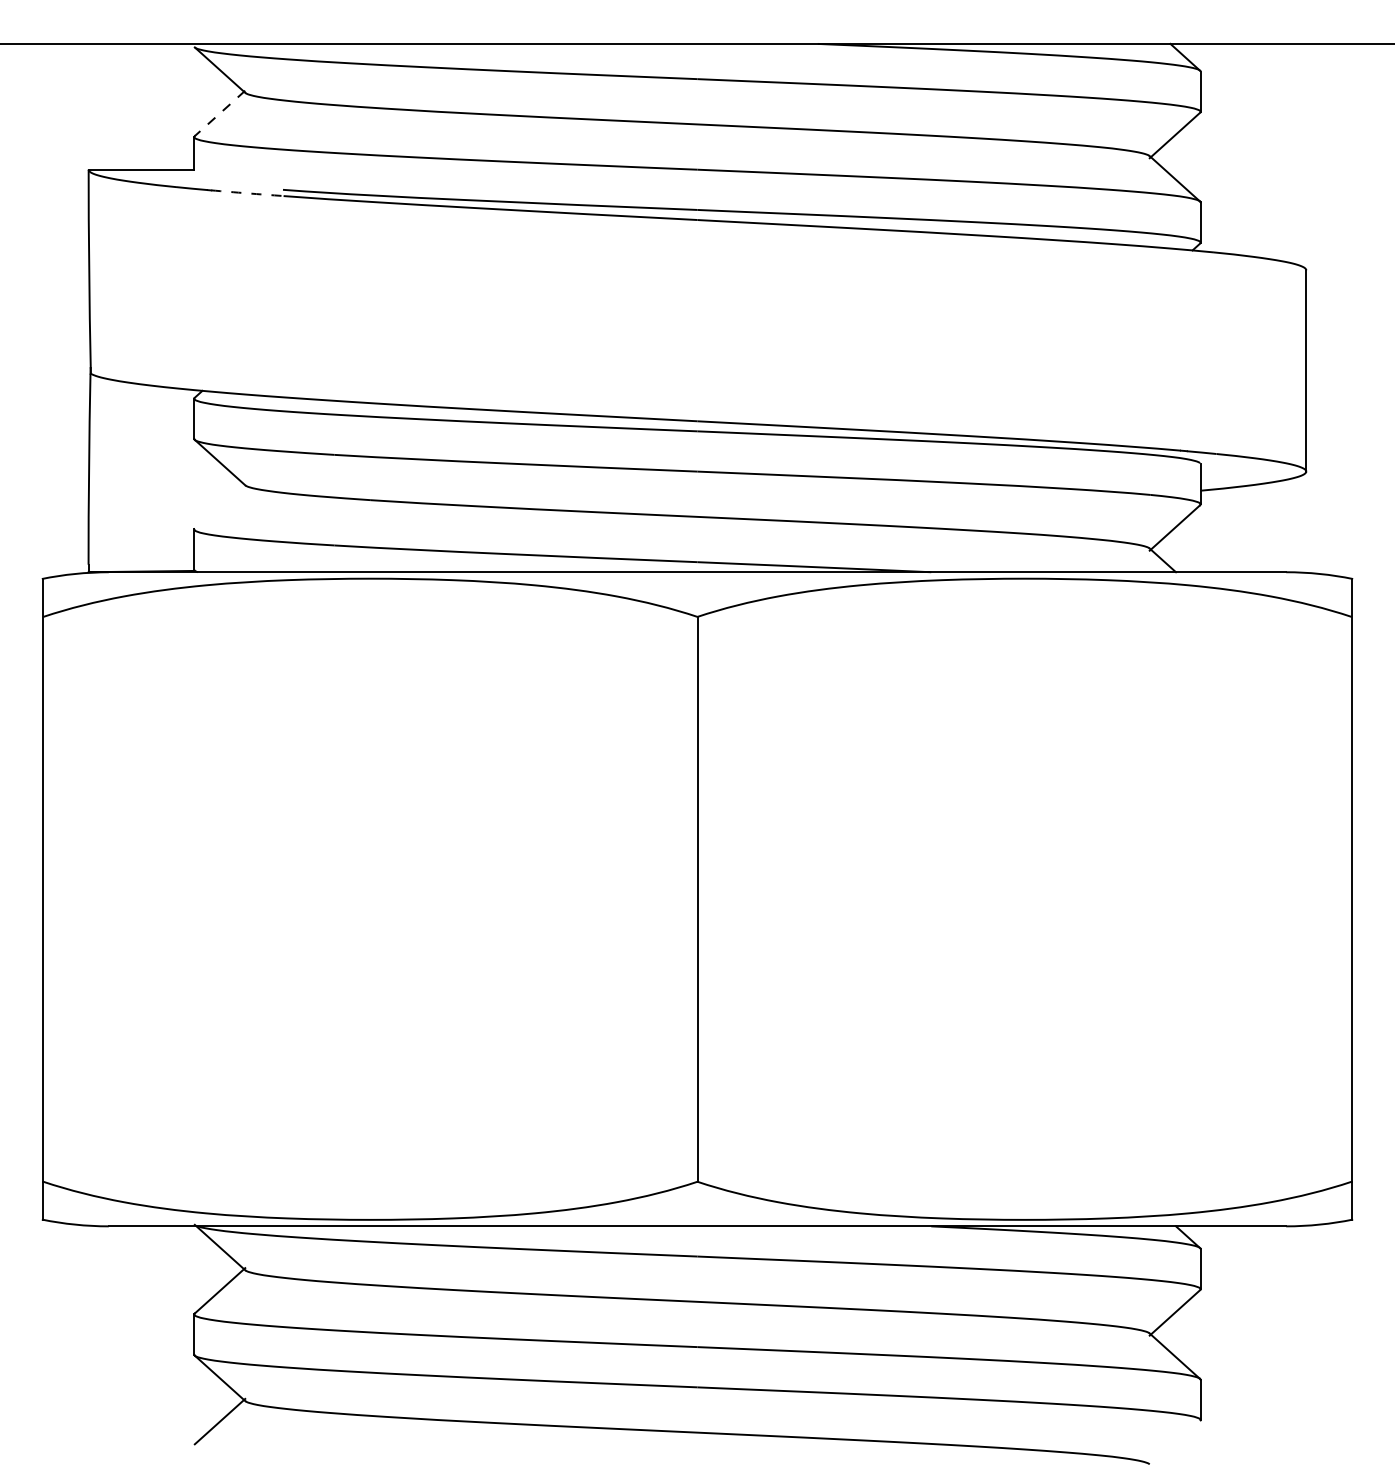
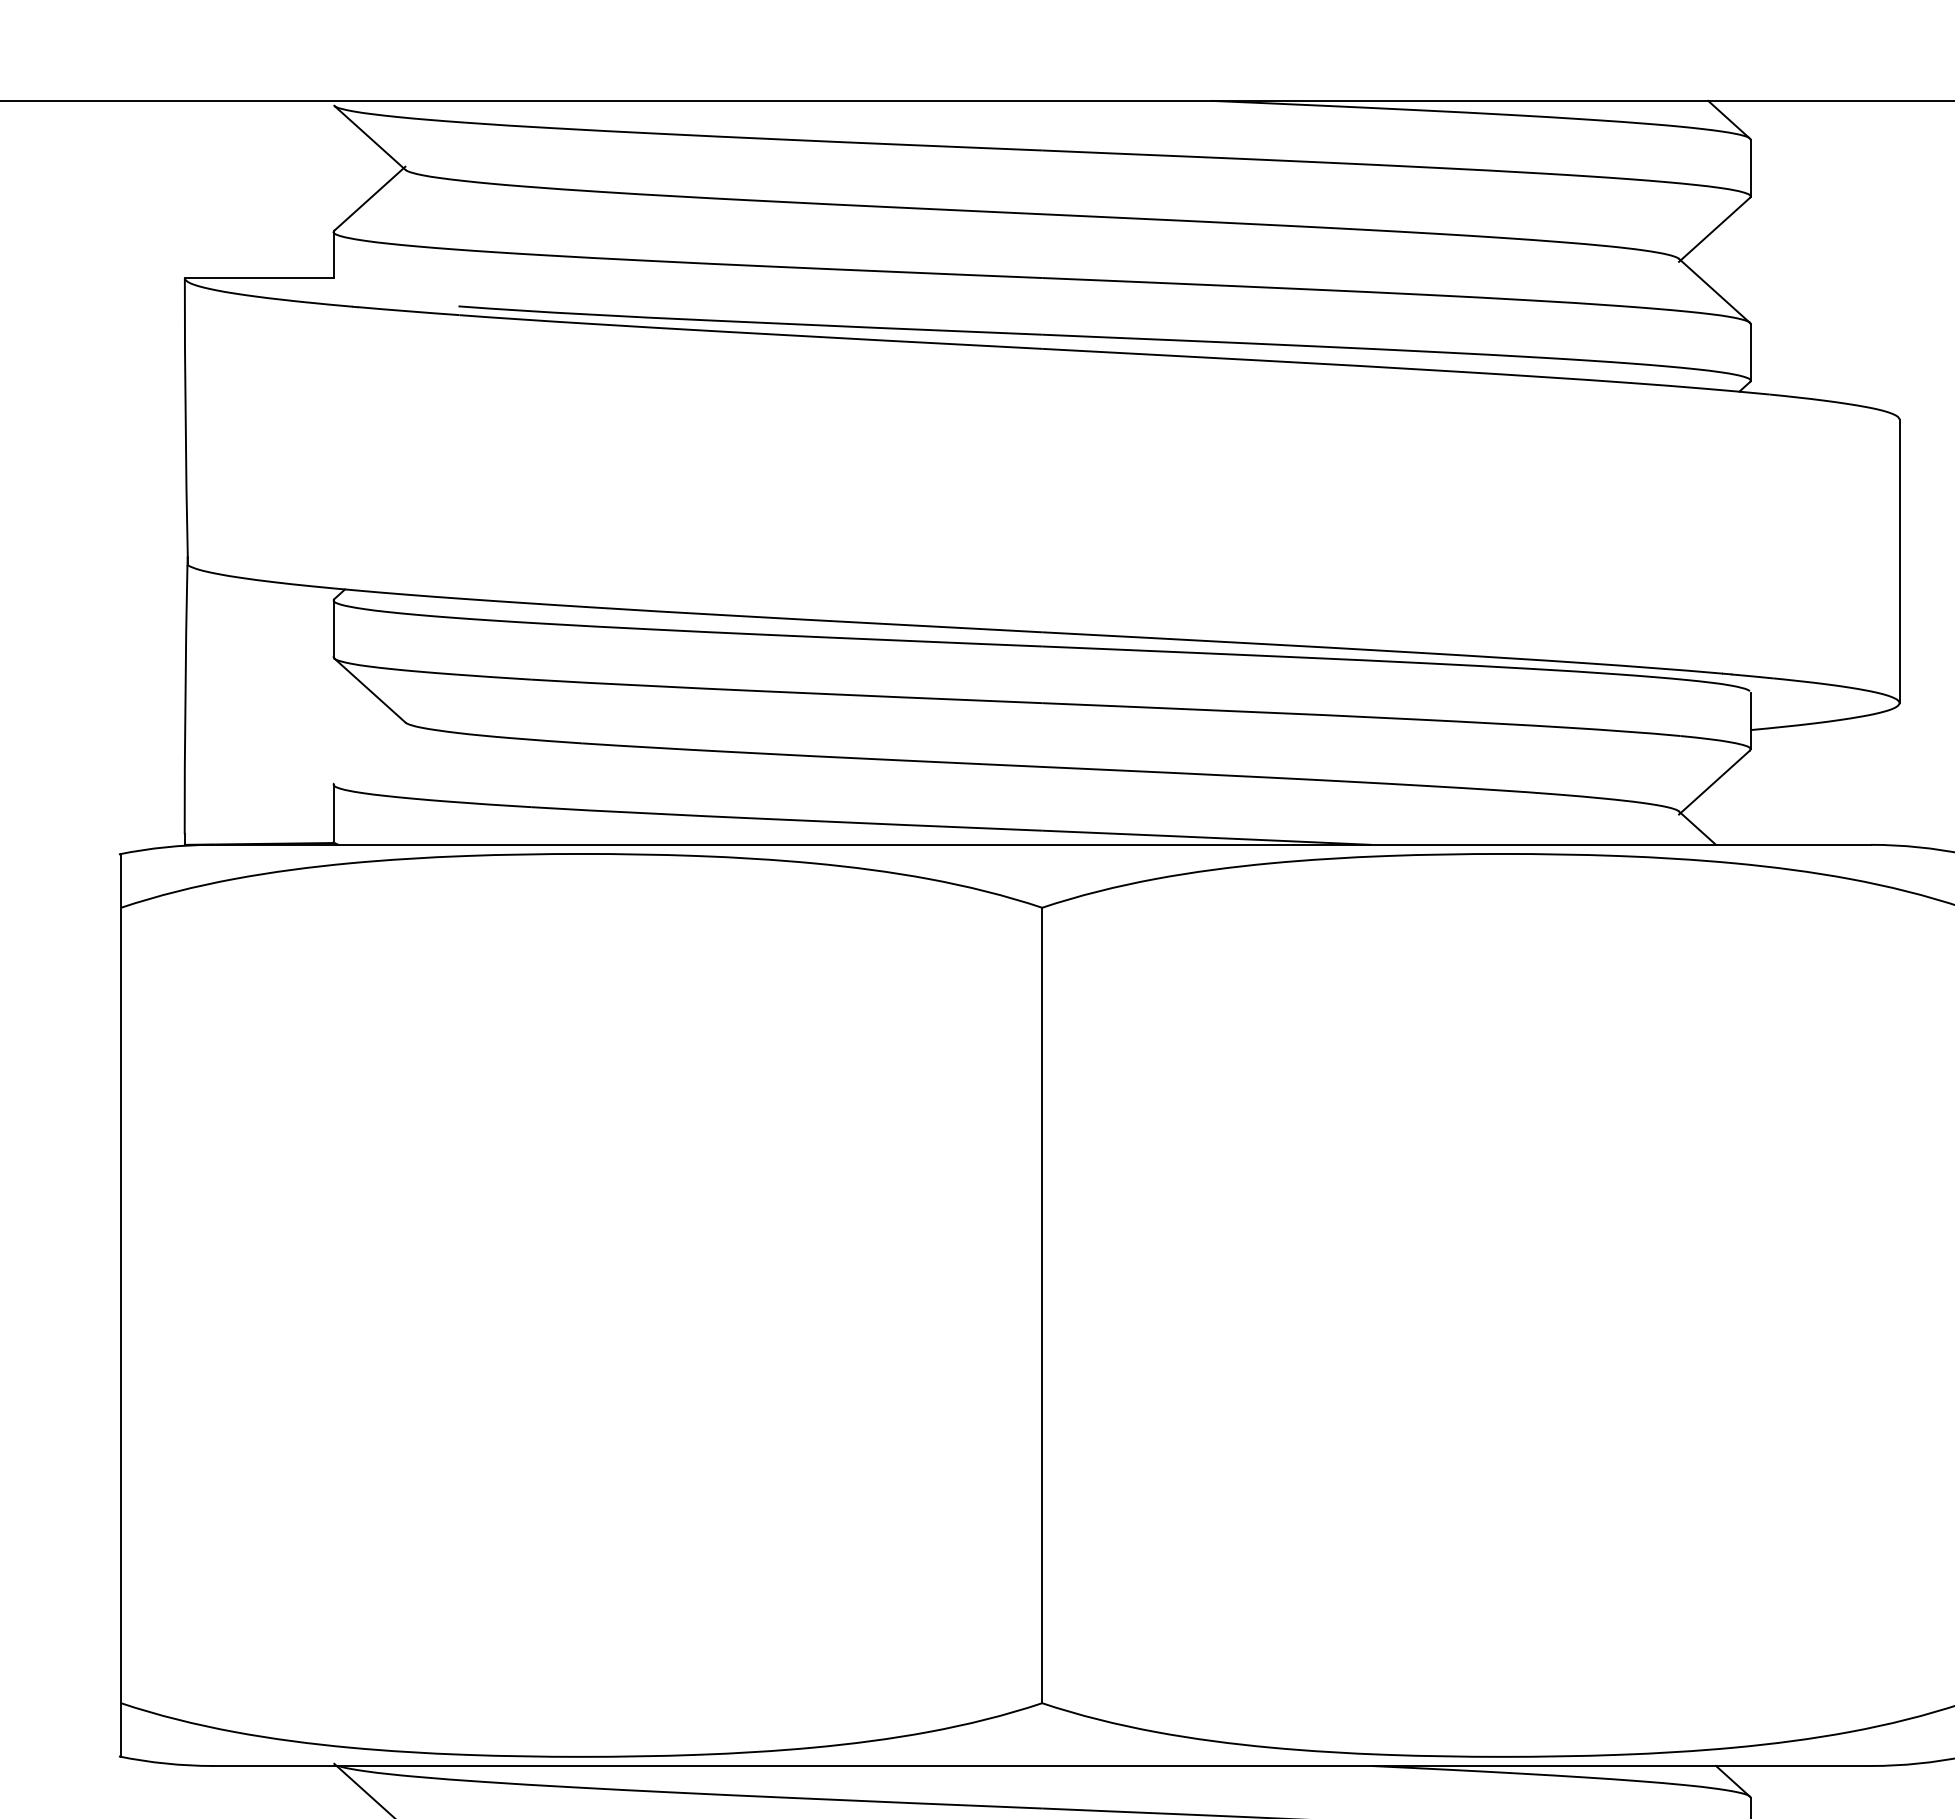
line: (220, 113) -> (370, 198), dashed -> solid
arc: (247, 193) -> (408, 311), dashed -> solid

